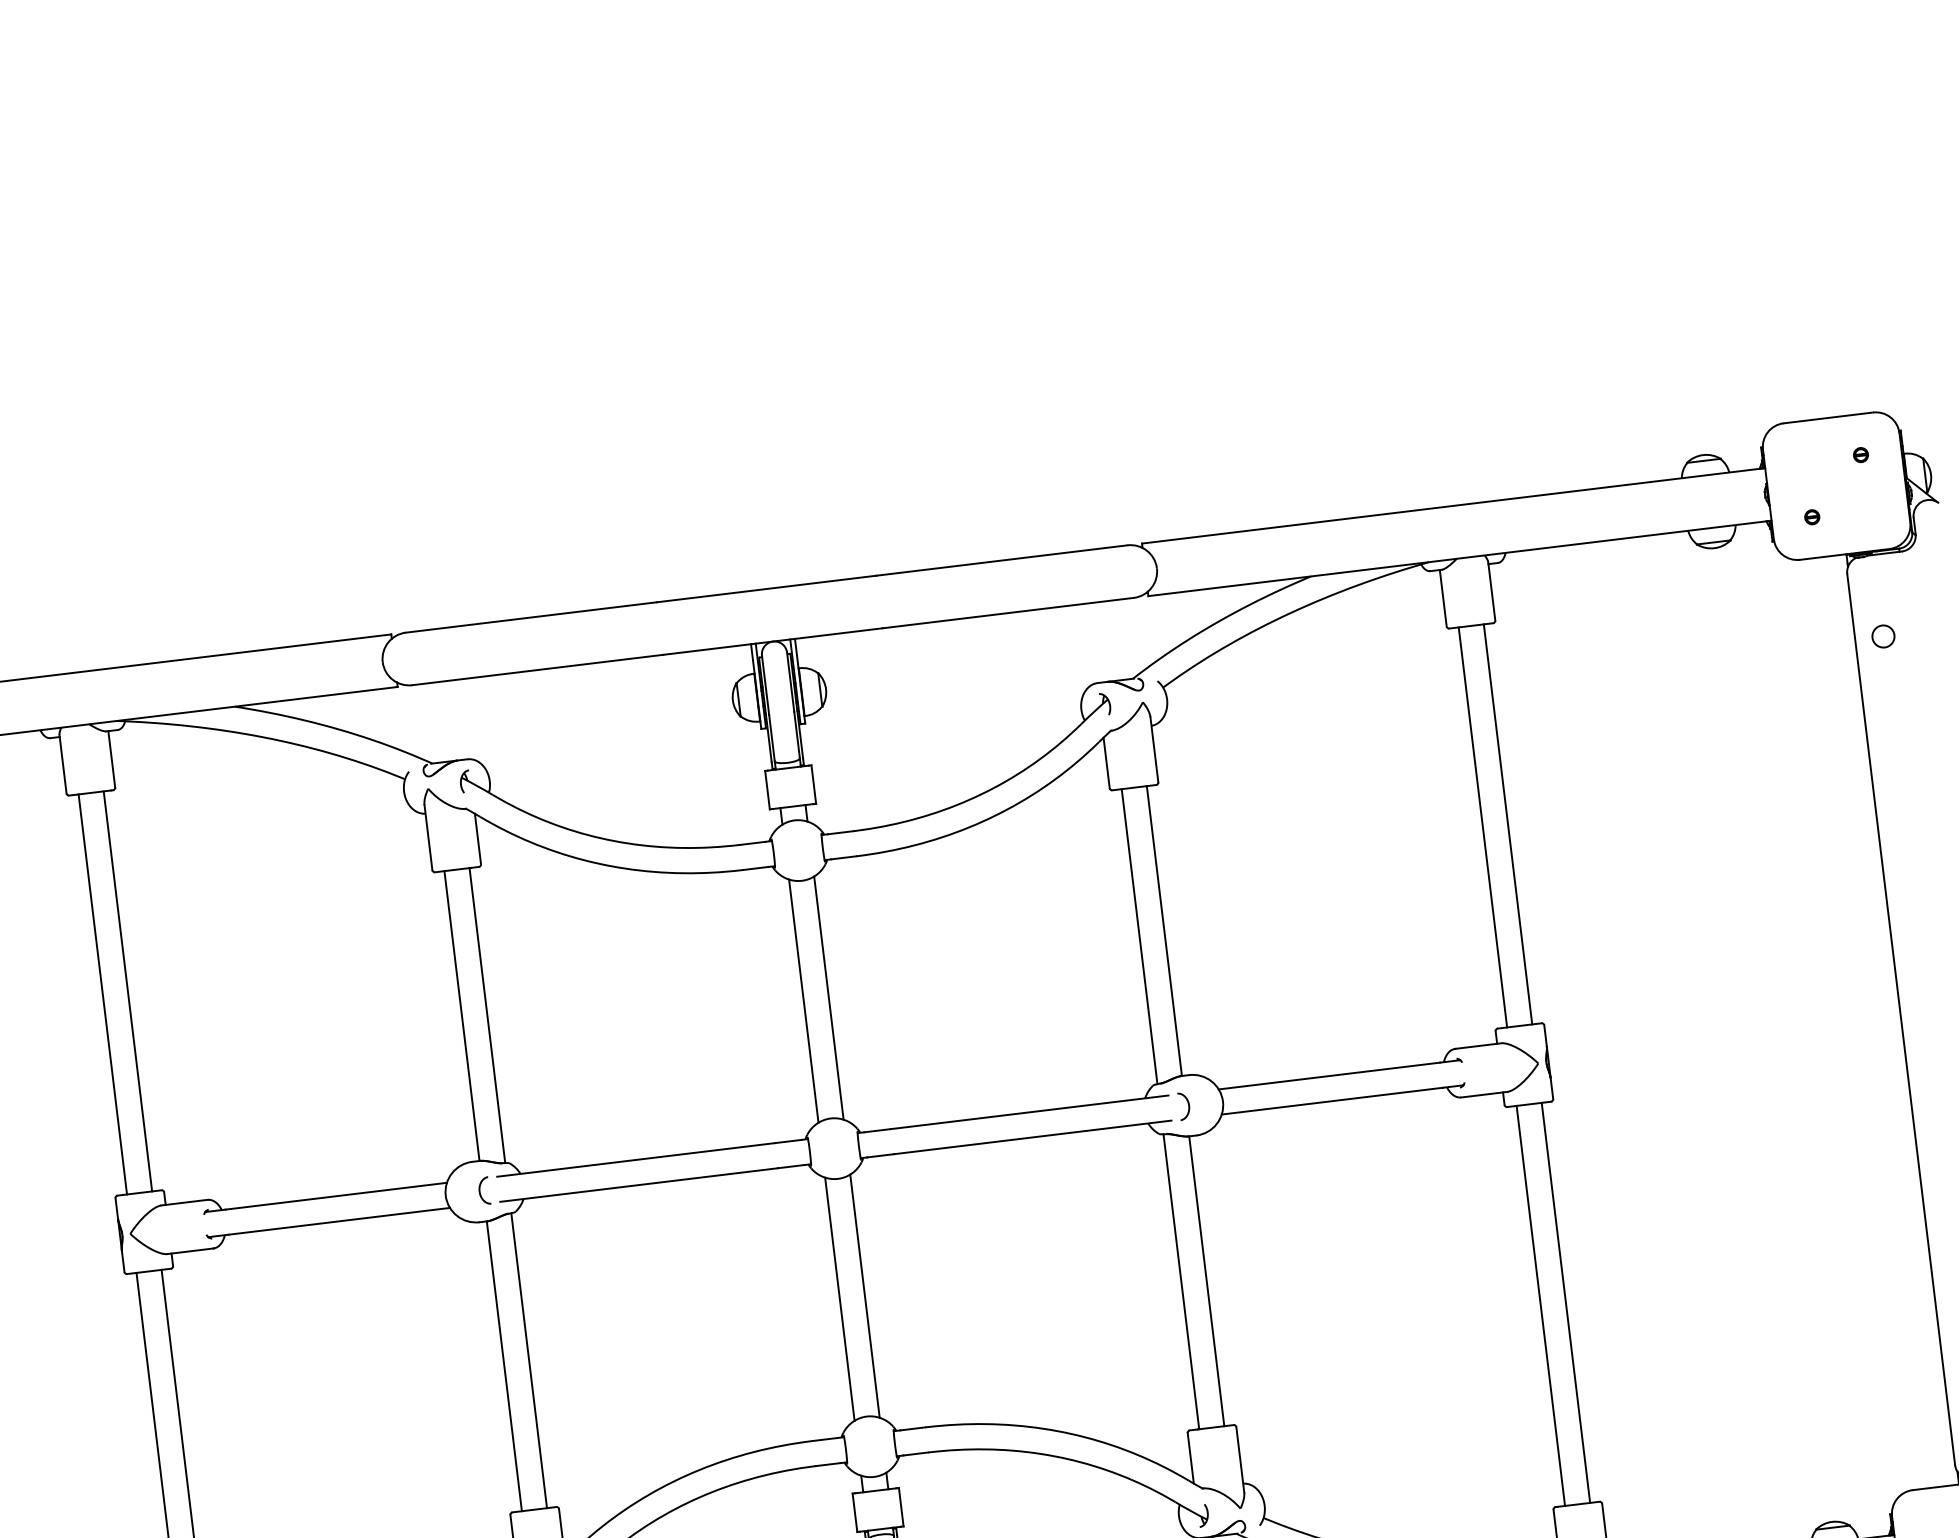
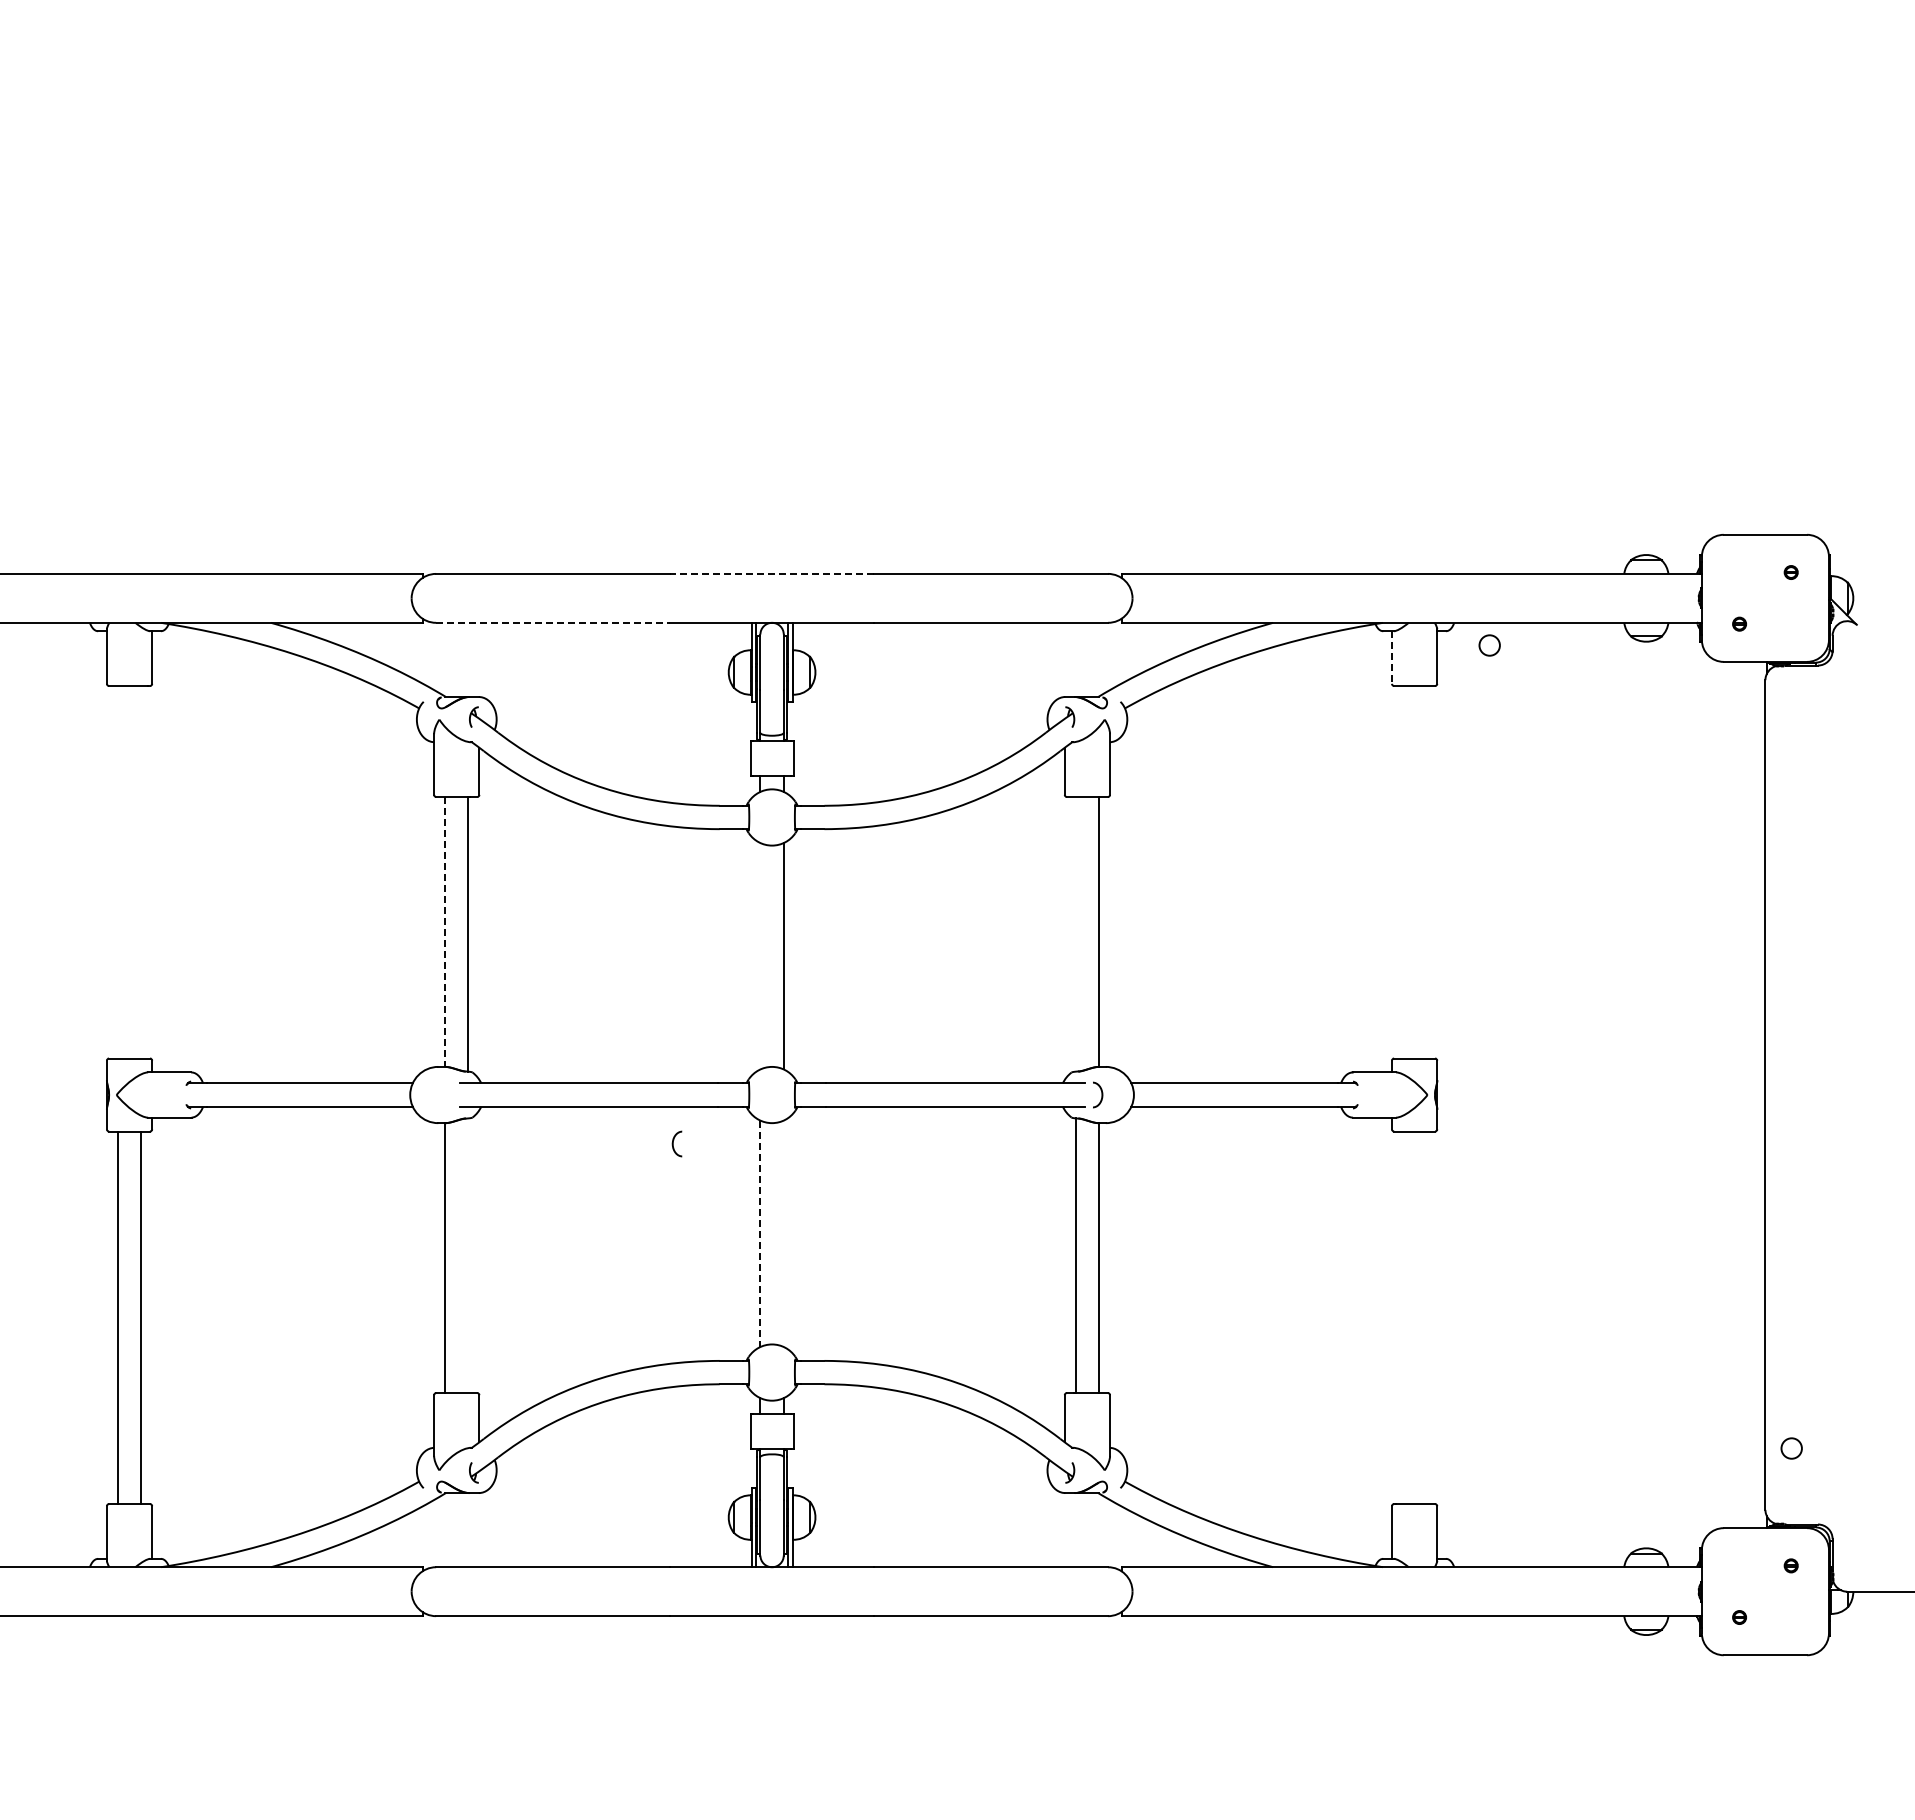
line: (765, 588) -> (771, 573), solid -> dashed
line: (1442, 599) -> (1391, 658), solid -> dashed
circle: (1883, 636) -> (1489, 645), moved
line: (537, 669) -> (552, 622), solid -> dashed
line: (1508, 824) -> (1426, 872), removed
line: (1482, 827) -> (1402, 872), removed
line: (1139, 936) -> (1075, 934), removed
line: (128, 991) -> (141, 872), removed
line: (102, 994) -> (117, 872), removed
line: (803, 1001) -> (760, 956), removed
line: (462, 1015) -> (445, 931), solid -> dashed
curve: (480, 1190) -> (673, 1143), moved
line: (864, 1295) -> (783, 1233), removed
line: (840, 1299) -> (760, 1234), solid -> dashed
line: (1566, 1302) -> (1426, 1317), removed
line: (1540, 1305) -> (1402, 1317), removed
line: (529, 1360) -> (468, 1255), removed

